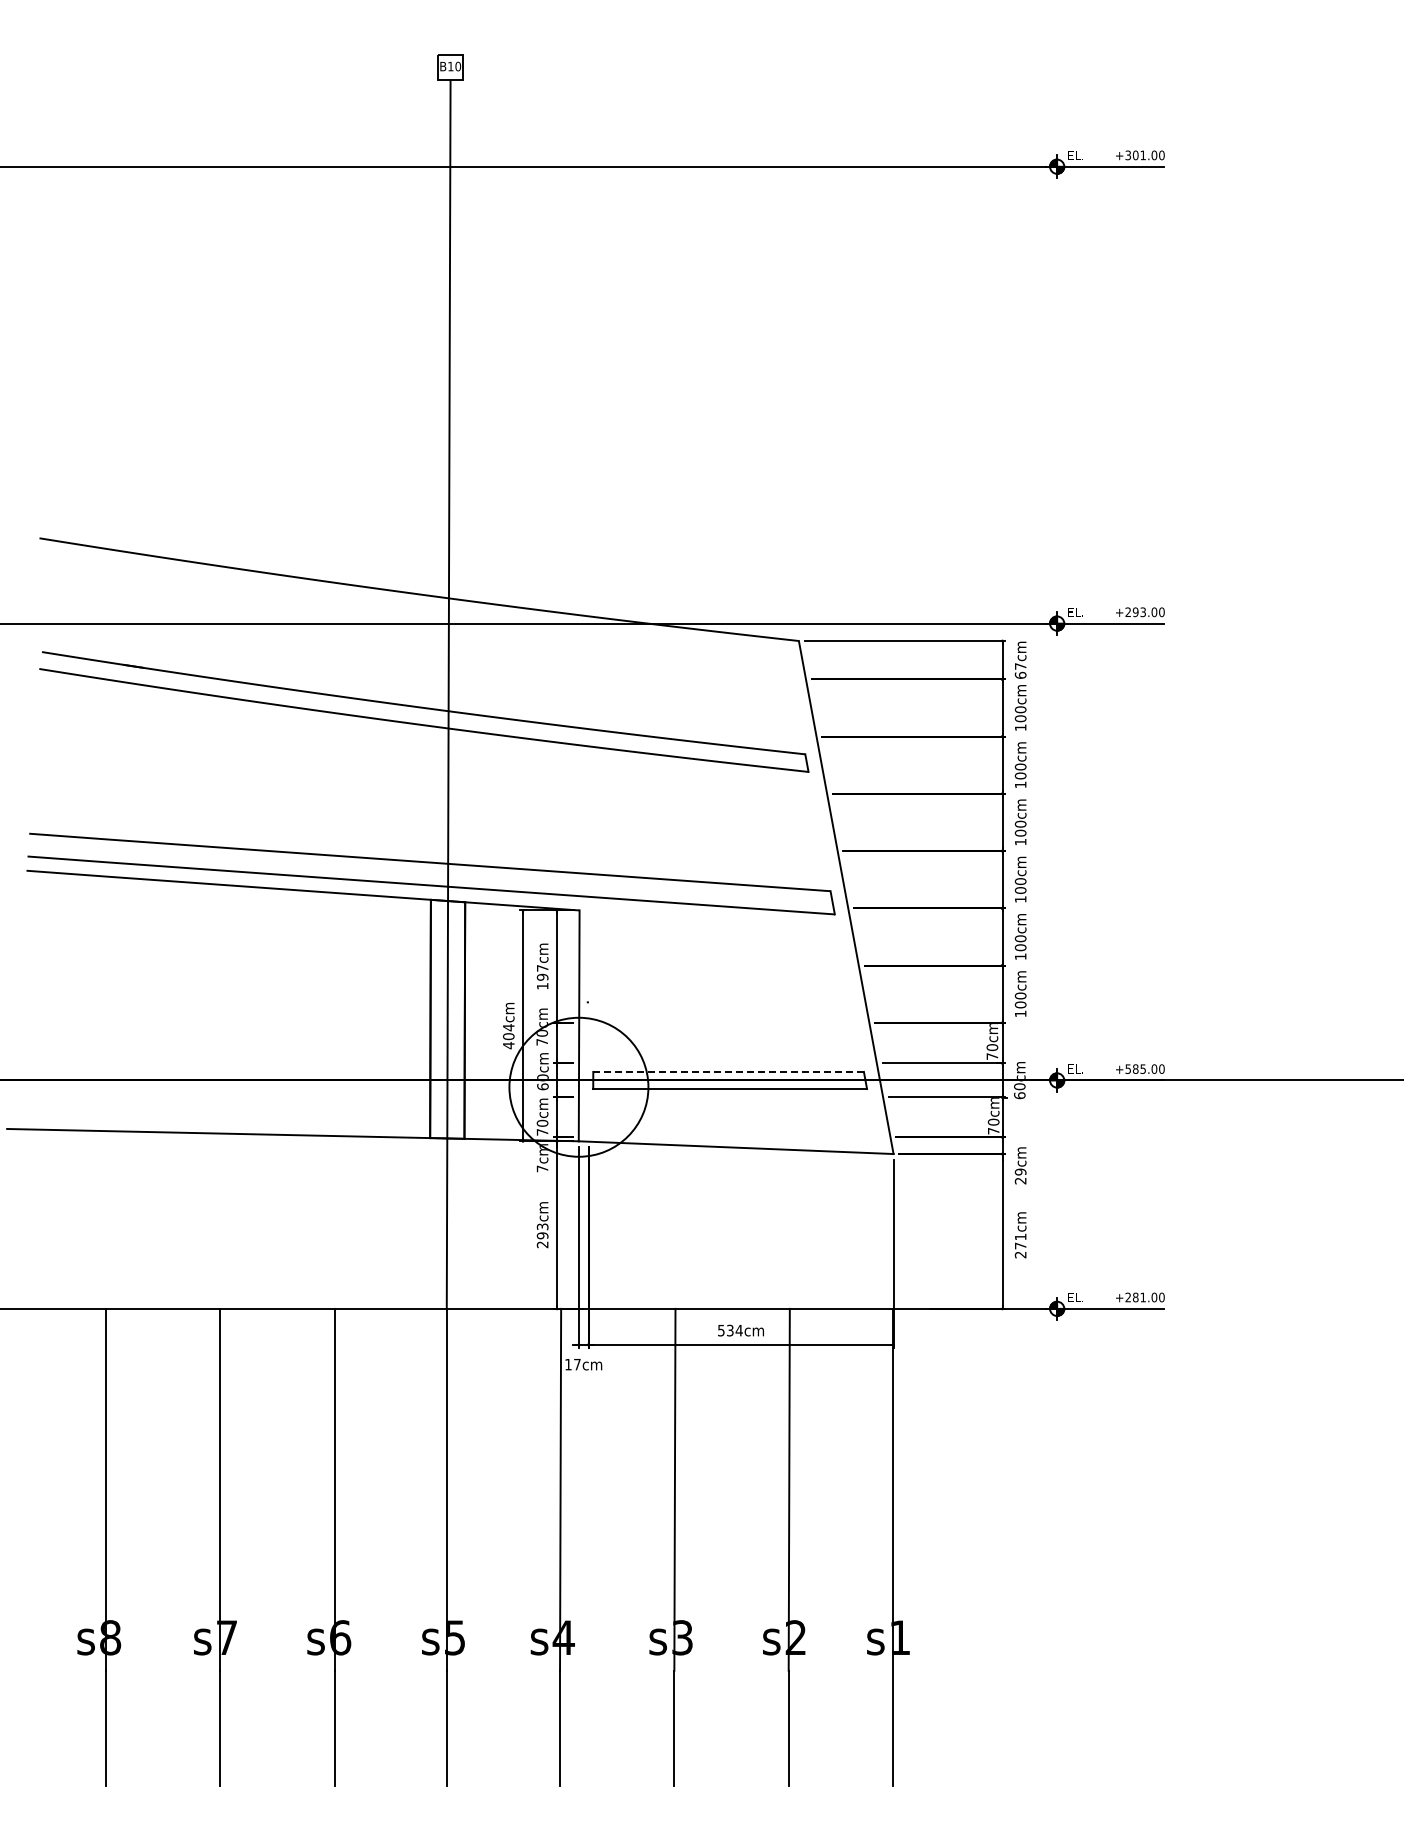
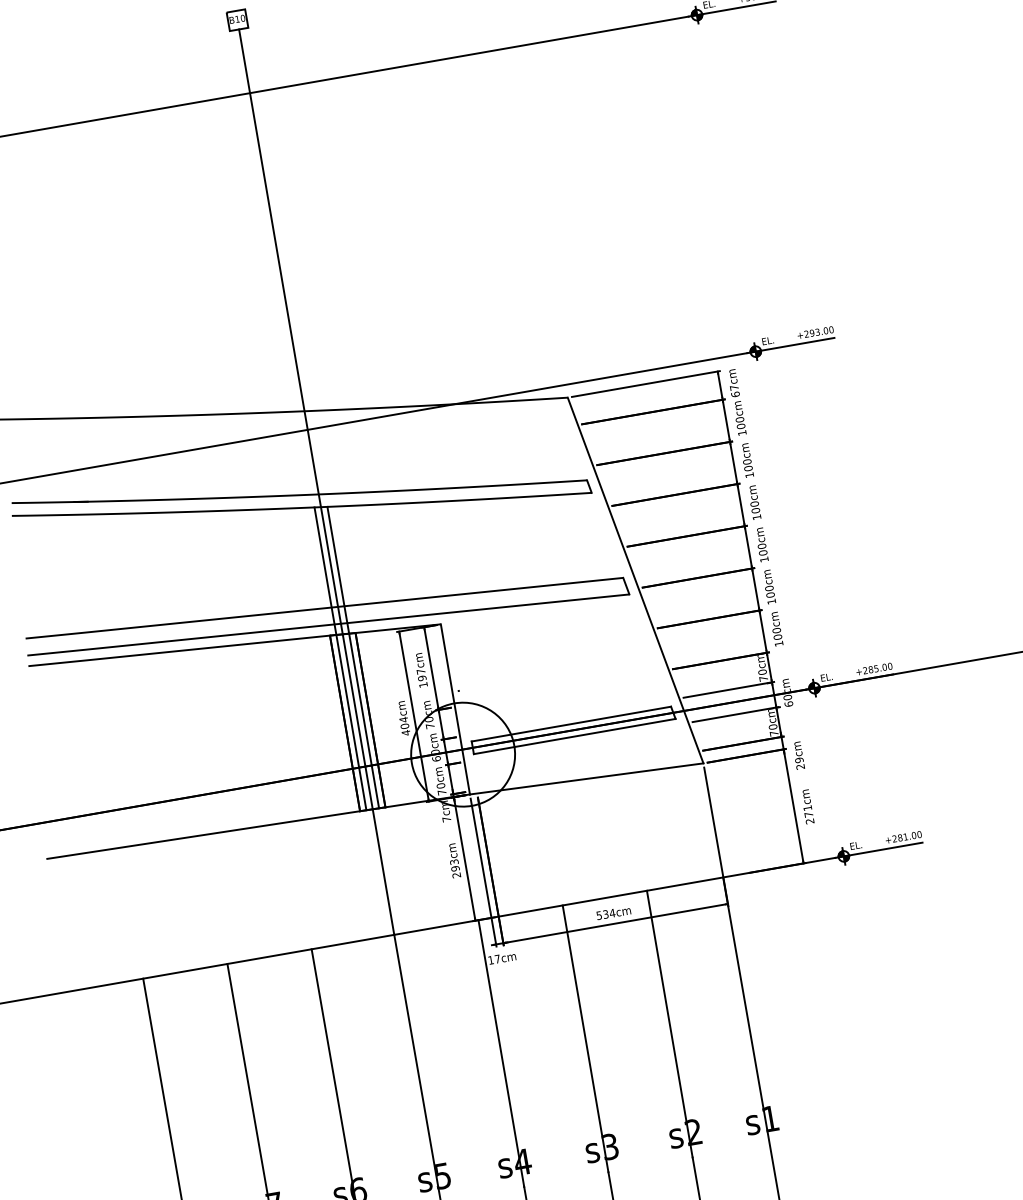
line: (439, 932) -> (340, 658), added
line: (456, 933) -> (353, 657), added
text: (1127, 1068) -> (864, 670), +585.00 -> +285.00
line: (728, 1071) -> (571, 723), dashed -> solid

